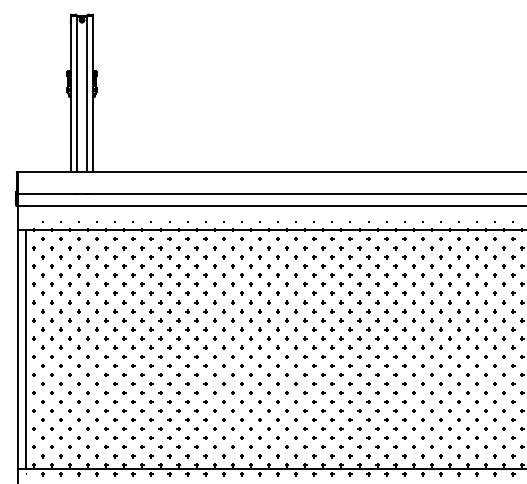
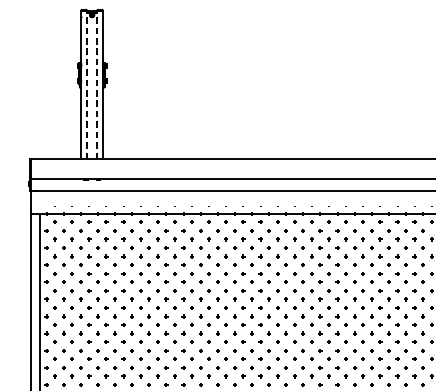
line: (76, 93) -> (86, 84), solid -> dashed
line: (87, 93) -> (97, 84), solid -> dashed

